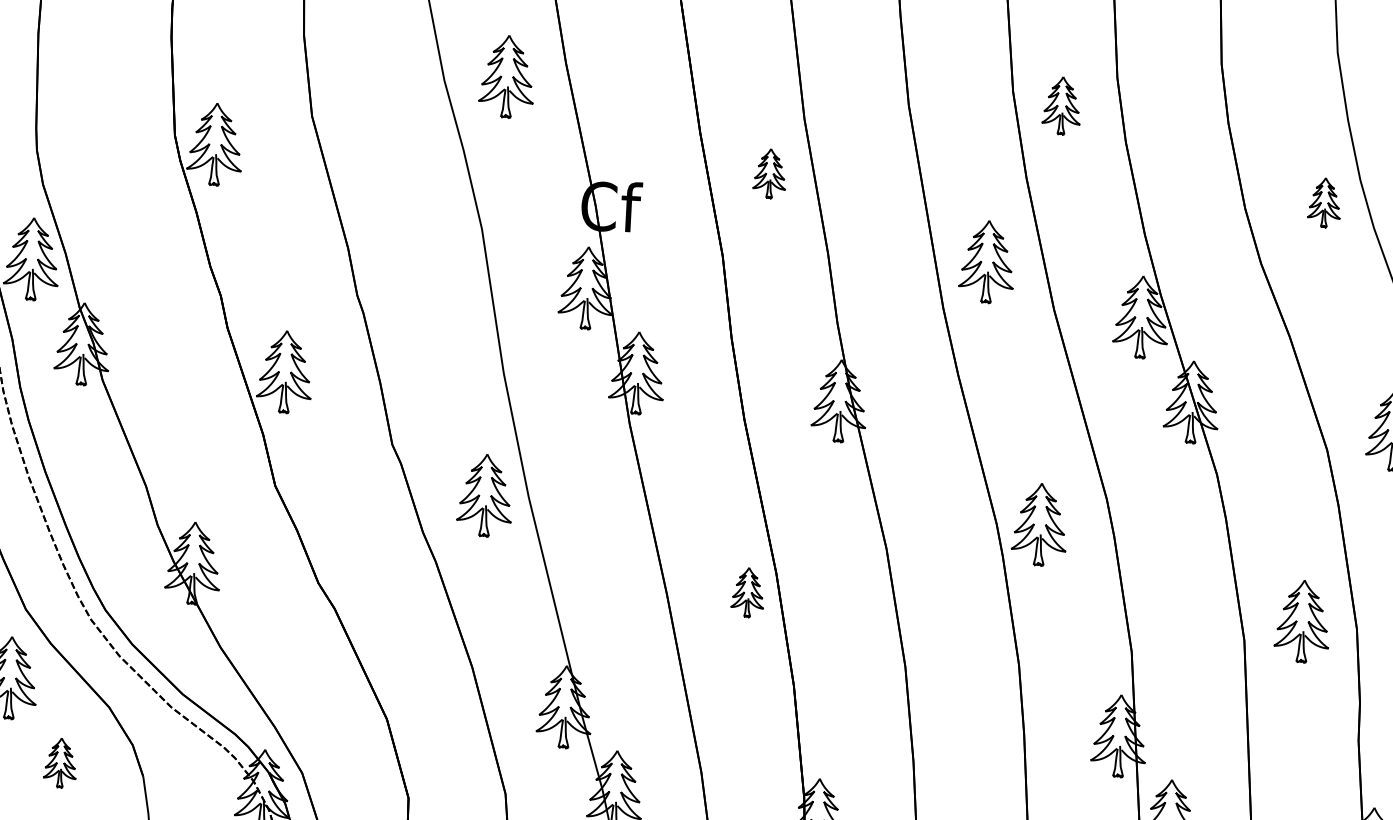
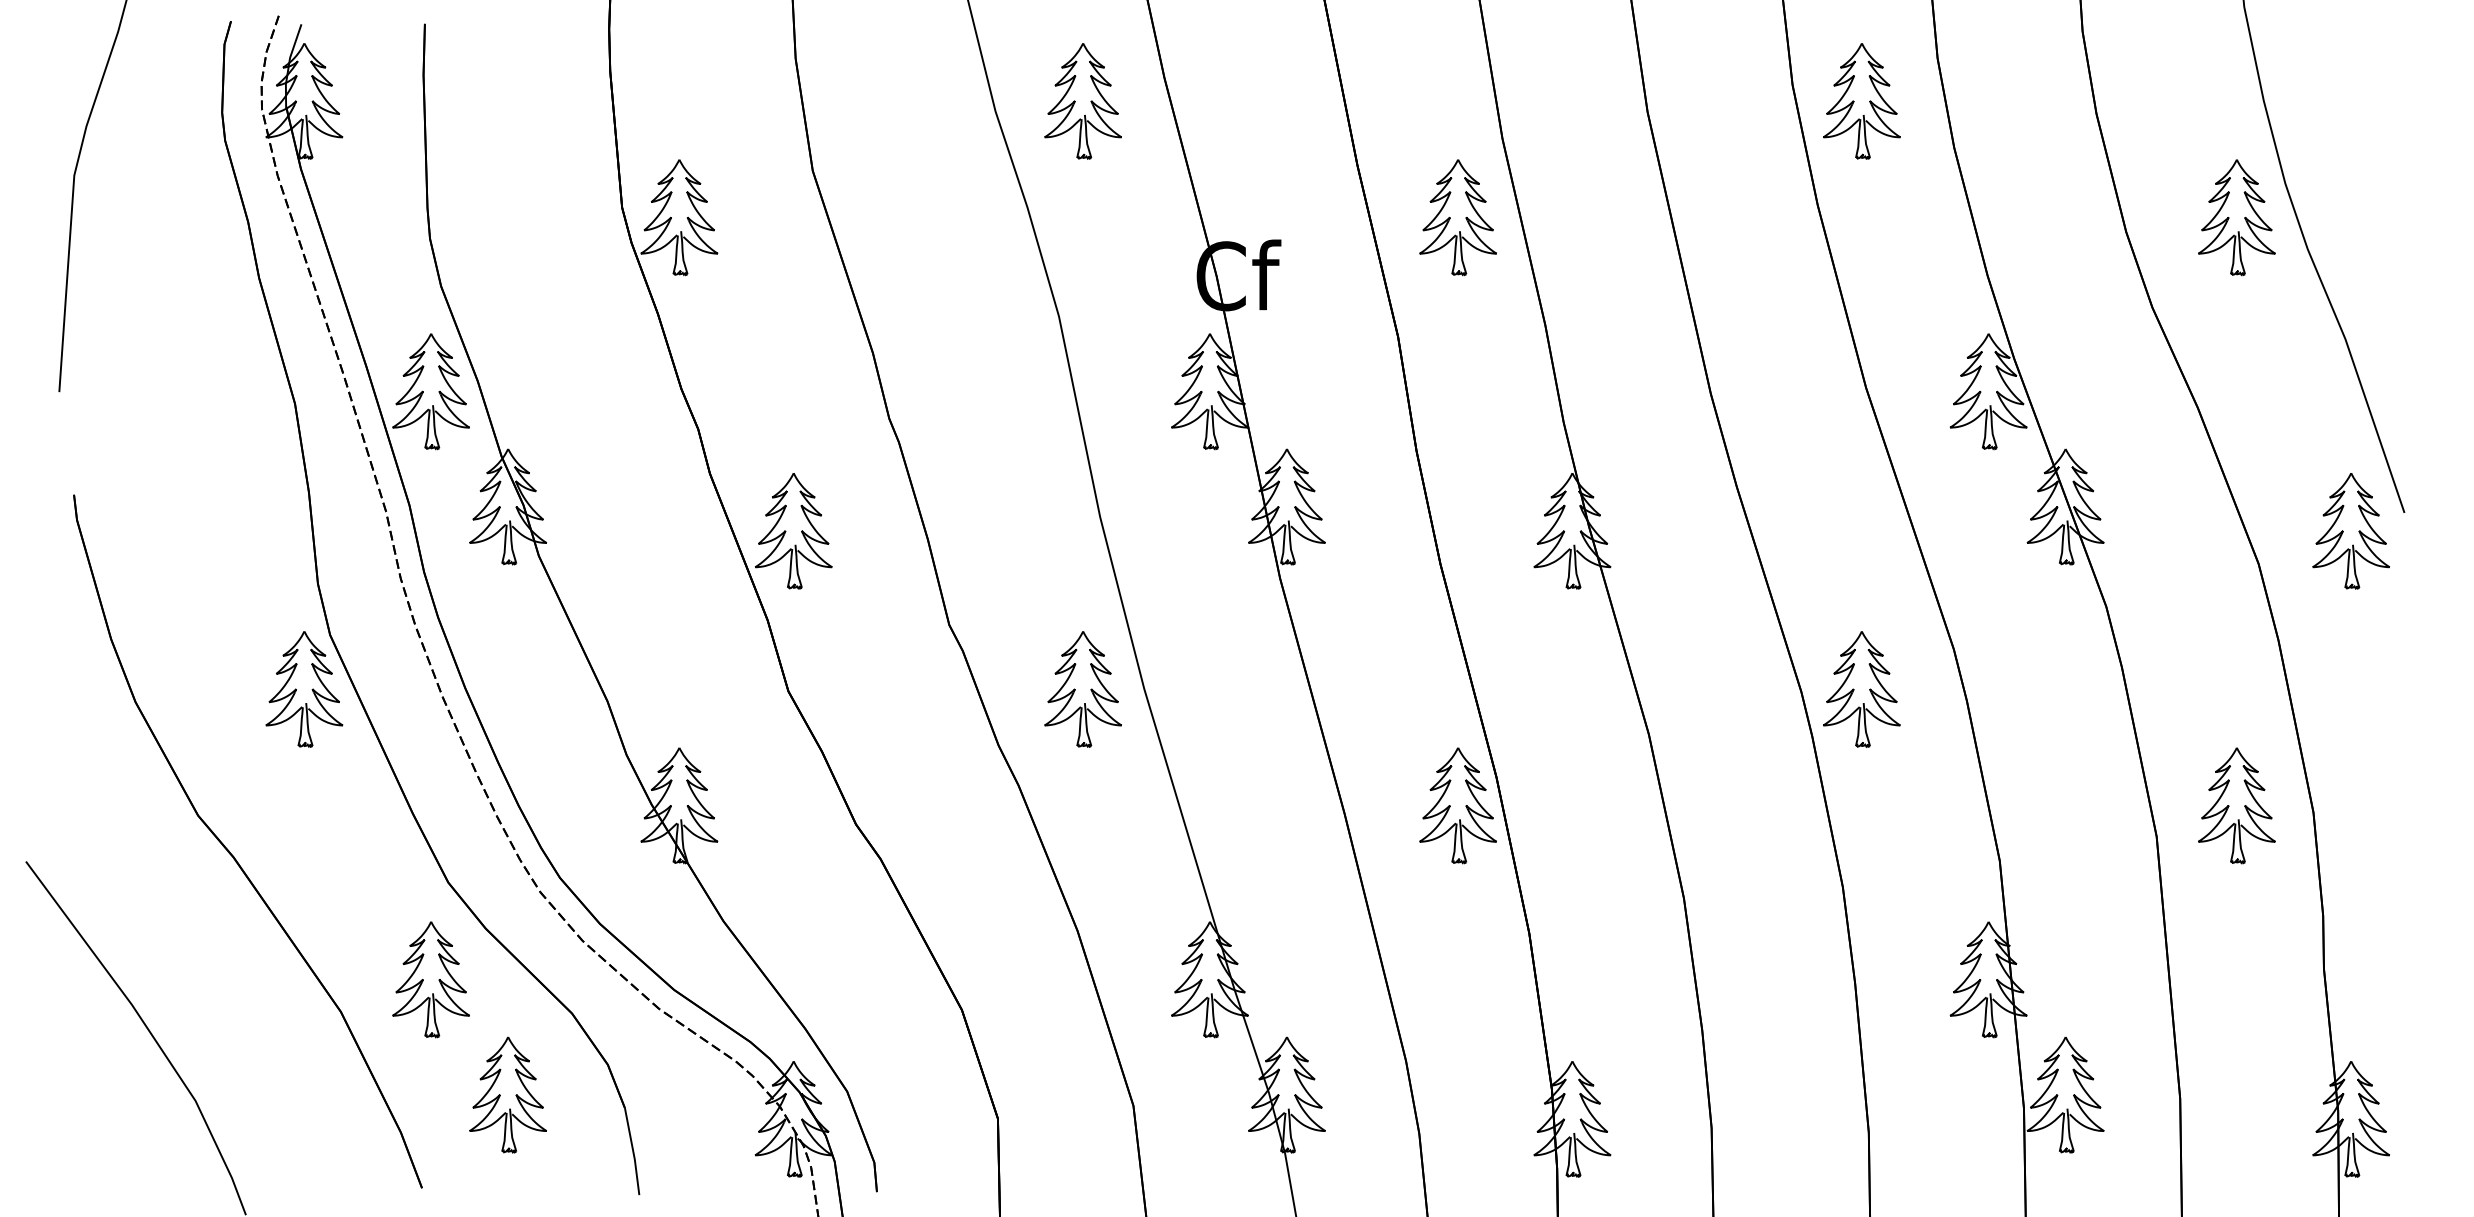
part: (1061, 105) -> (1861, 101), size x1.43
part: (769, 173) -> (1457, 217), size x1.67
part: (1324, 202) -> (2236, 217), size x1.67
part: (986, 261) -> (1768, 325), removed
part: (747, 592) -> (1457, 805), size x1.67
part: (60, 762) -> (507, 1094), size x1.67

